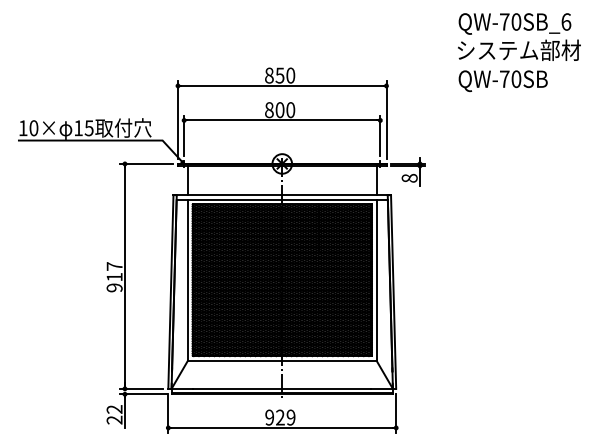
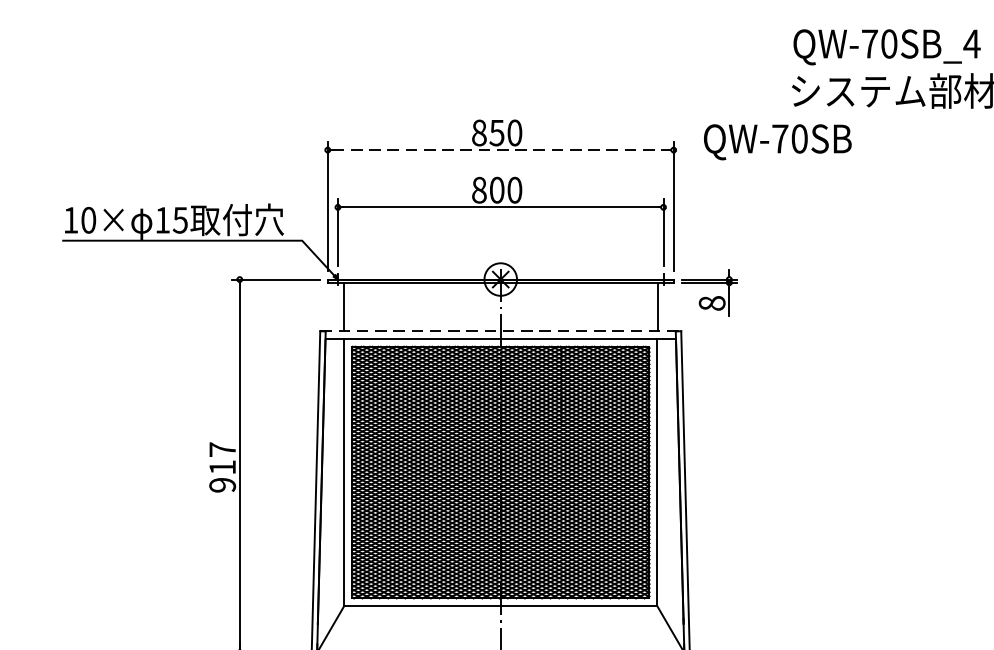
text: (566, 21) -> (972, 43), QW-70SB_6 -> QW-70SB_4
text: (502, 80) -> (776, 141), moved
line: (282, 85) -> (501, 149), solid -> dashed
line: (282, 195) -> (501, 331), solid -> dashed

